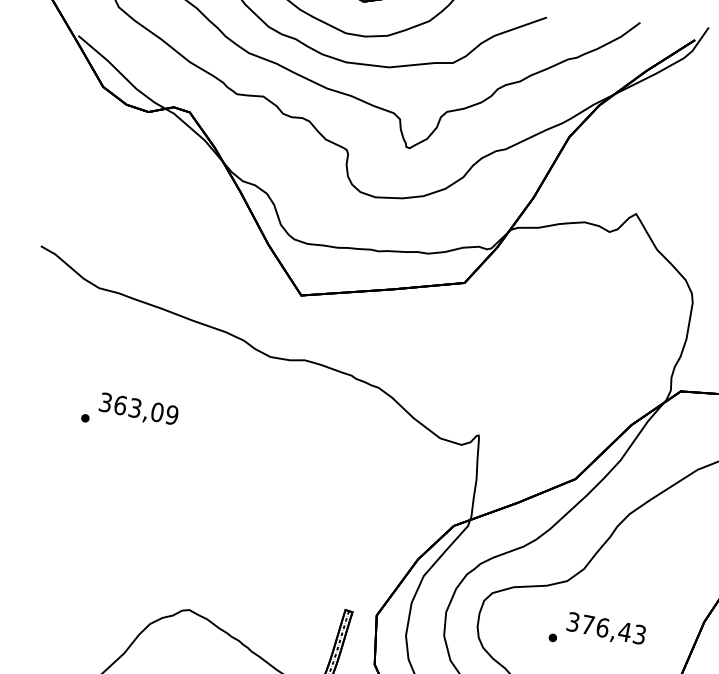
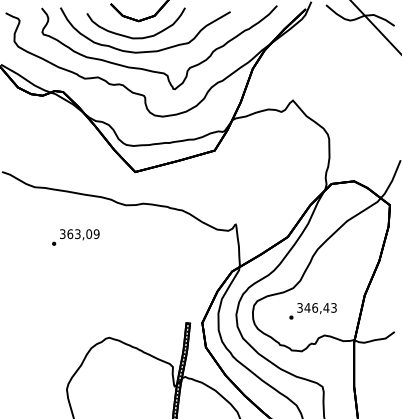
text: (129, 413) -> (75, 237), moved
text: (588, 624) -> (307, 307), 376,43 -> 346,43

